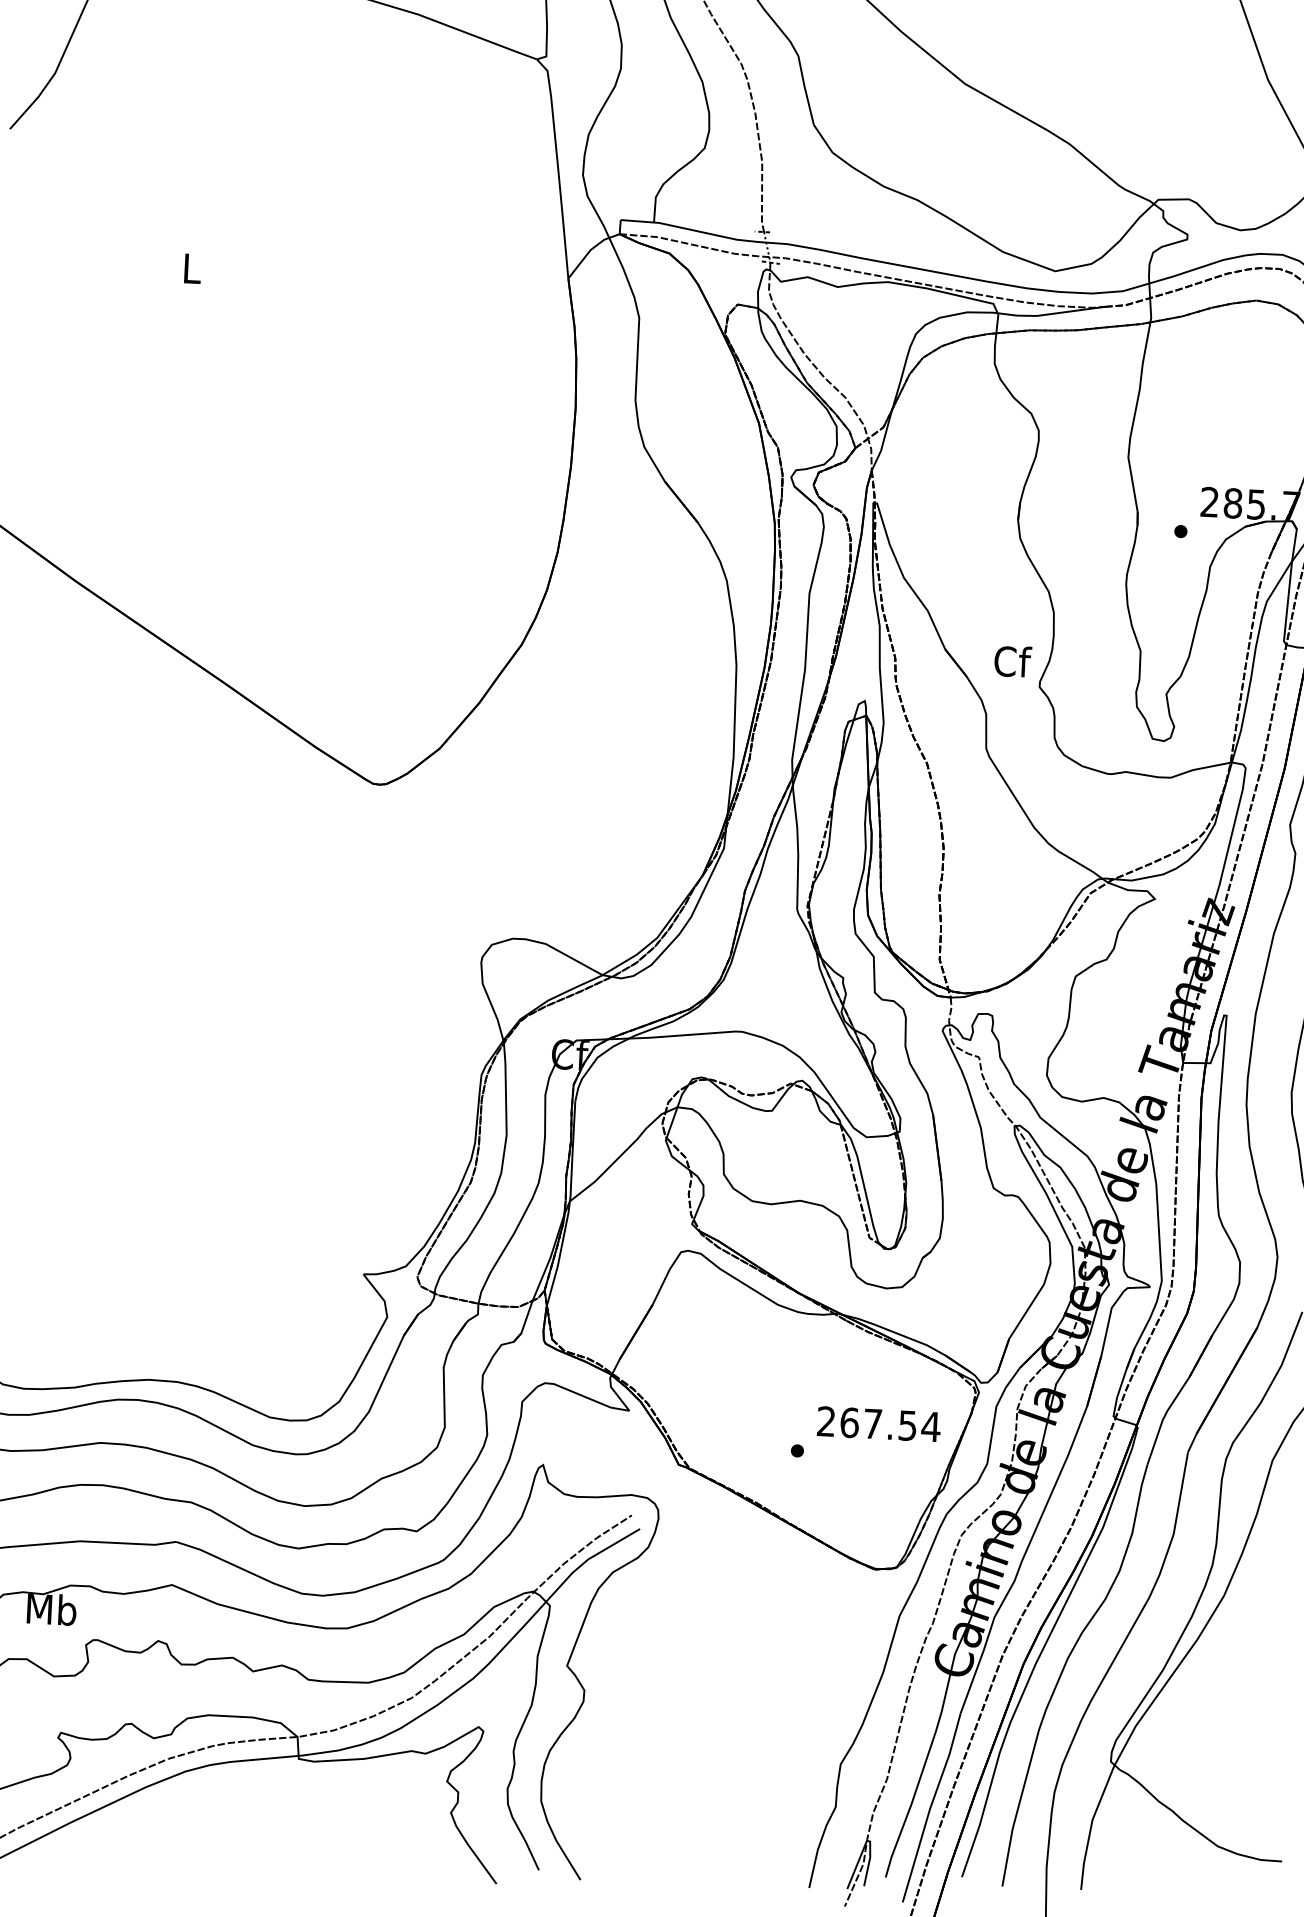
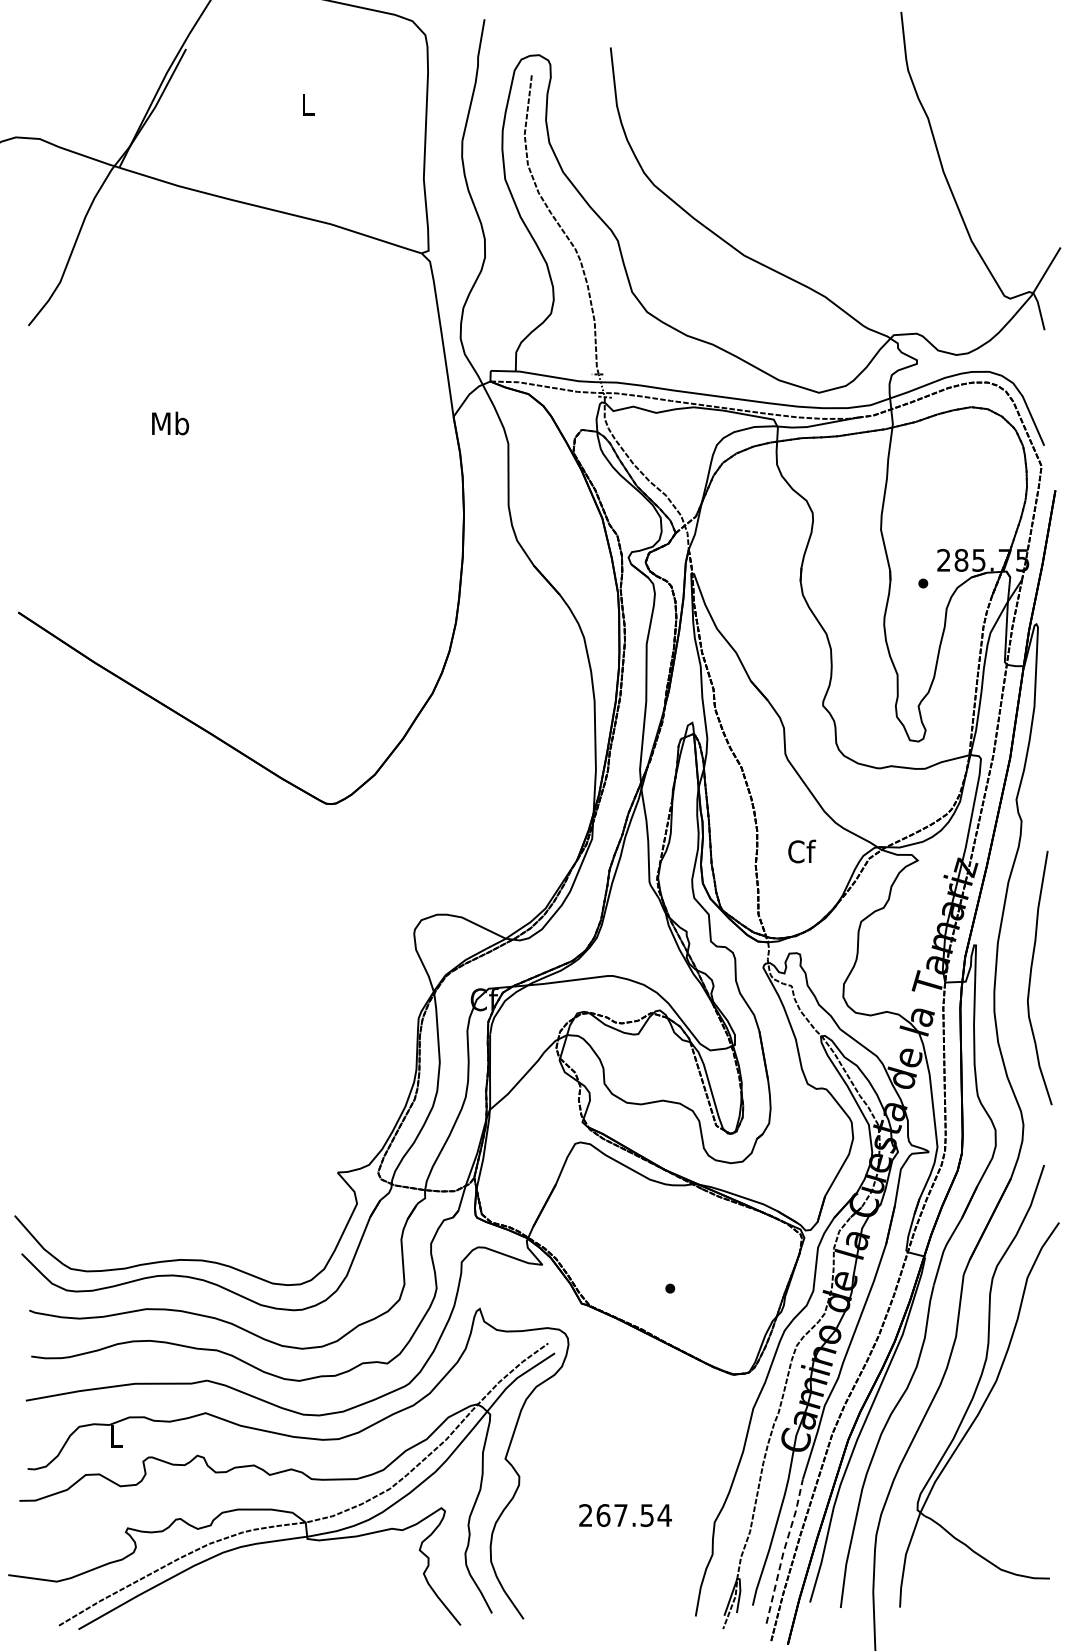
text: (191, 268) -> (170, 423), L -> Mb
text: (1013, 661) -> (802, 851), moved
text: (878, 1424) -> (625, 1515), moved
text: (50, 1608) -> (115, 1435), Mb -> L
line: (930, 1807) -> (783, 1551), solid -> dashed

